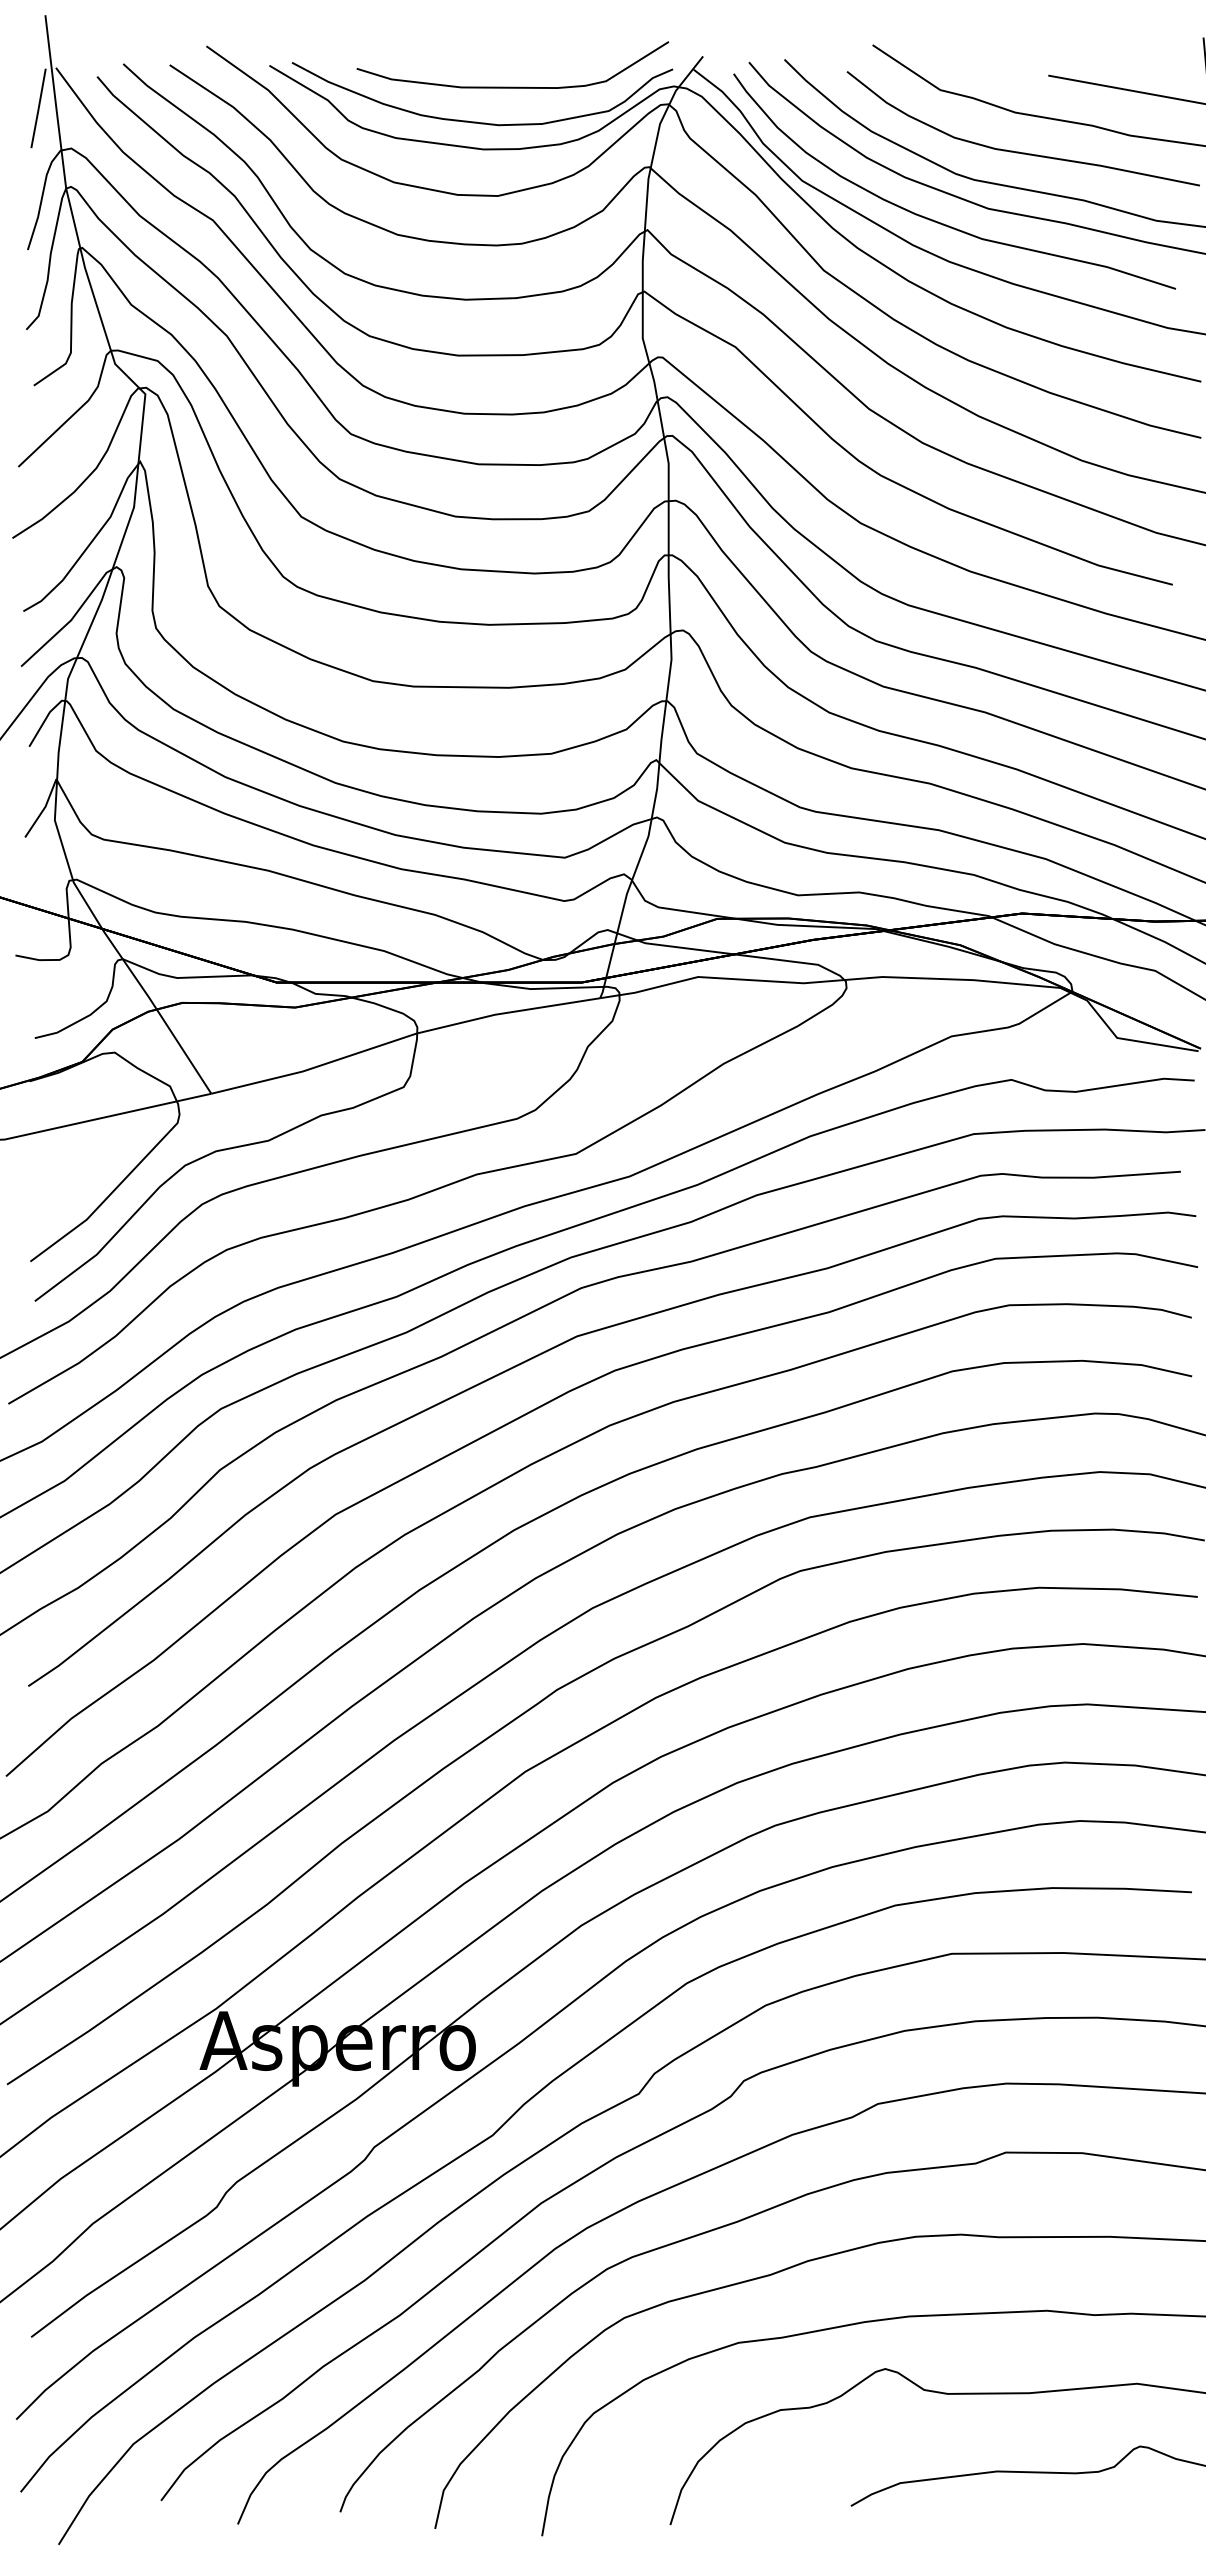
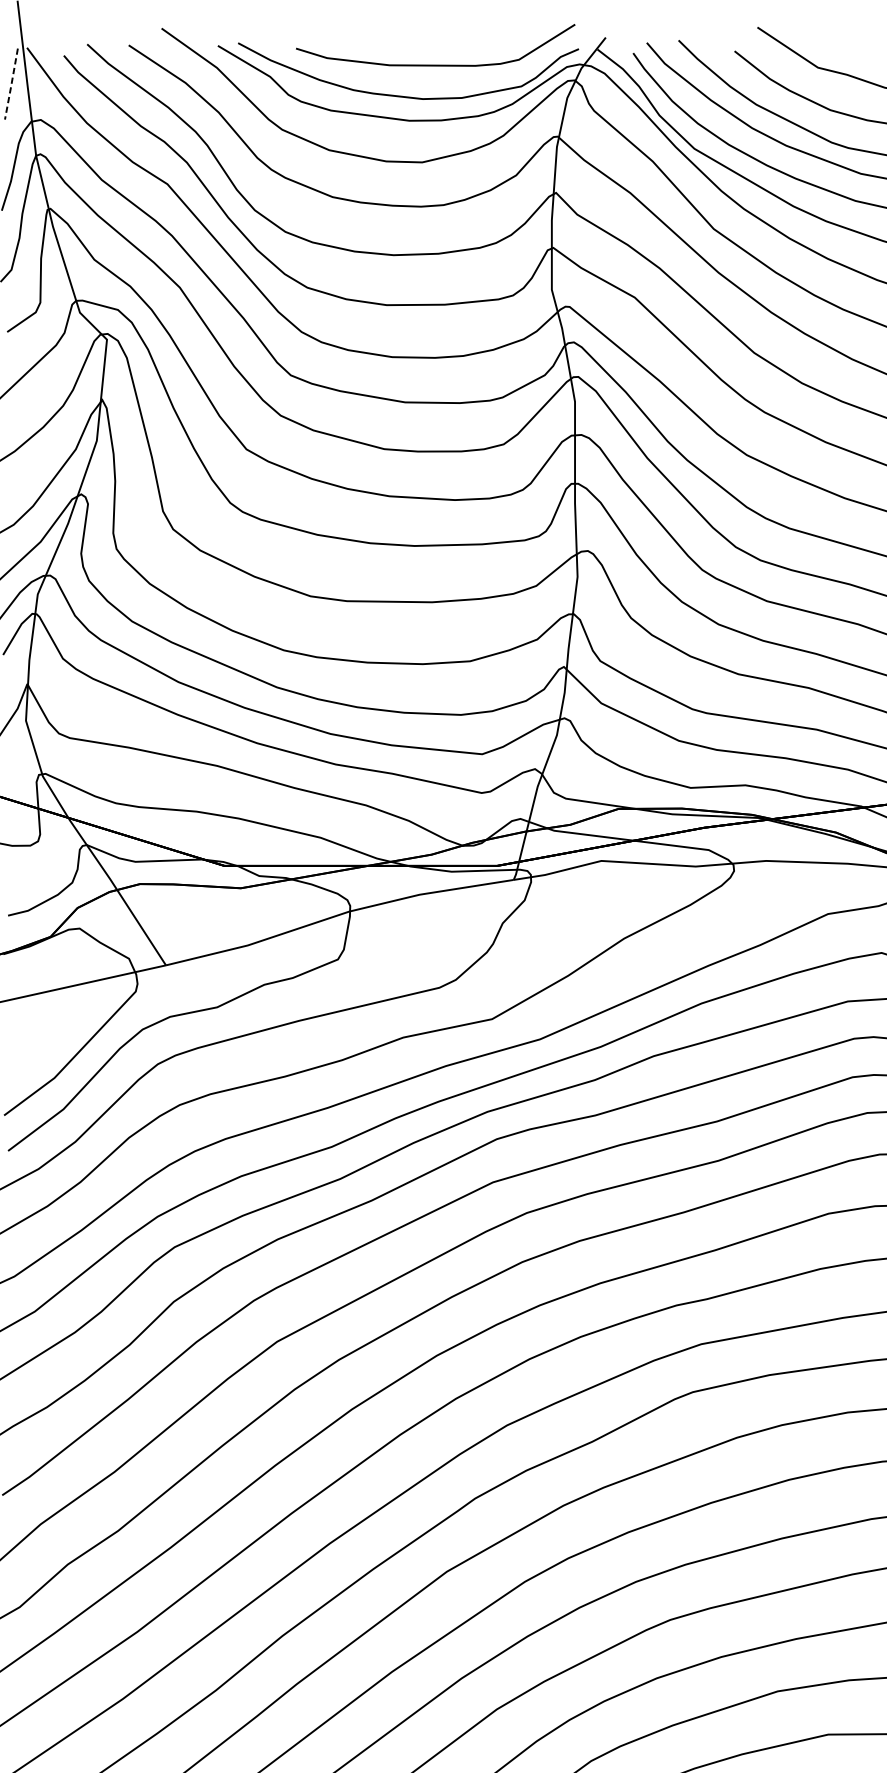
line: (38, 109) -> (11, 85), solid -> dashed

